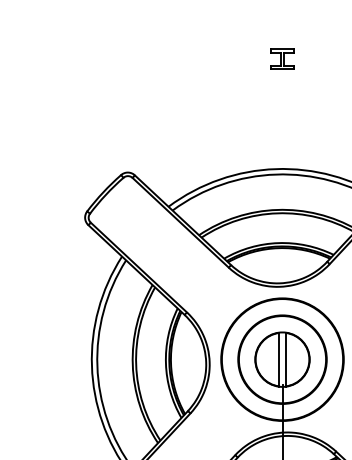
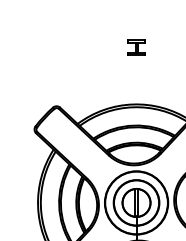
part: (282, 58) -> (136, 47), size x1.43

